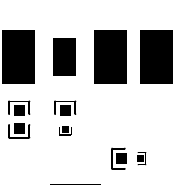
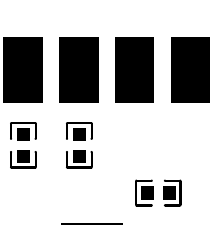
part: (64, 56) -> (78, 68), size x1.43
part: (65, 130) -> (79, 158), size x1.67
part: (141, 158) -> (172, 192), size x1.67

